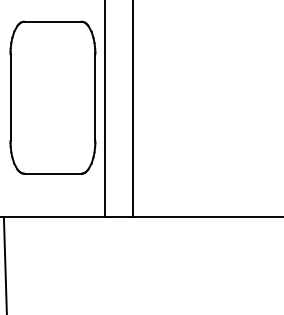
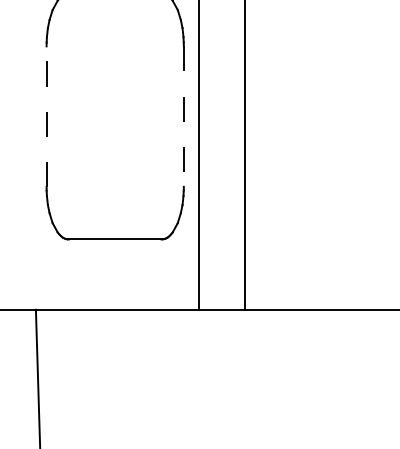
line: (10, 97) -> (46, 116), solid -> dashed
line: (95, 98) -> (184, 117), solid -> dashed

